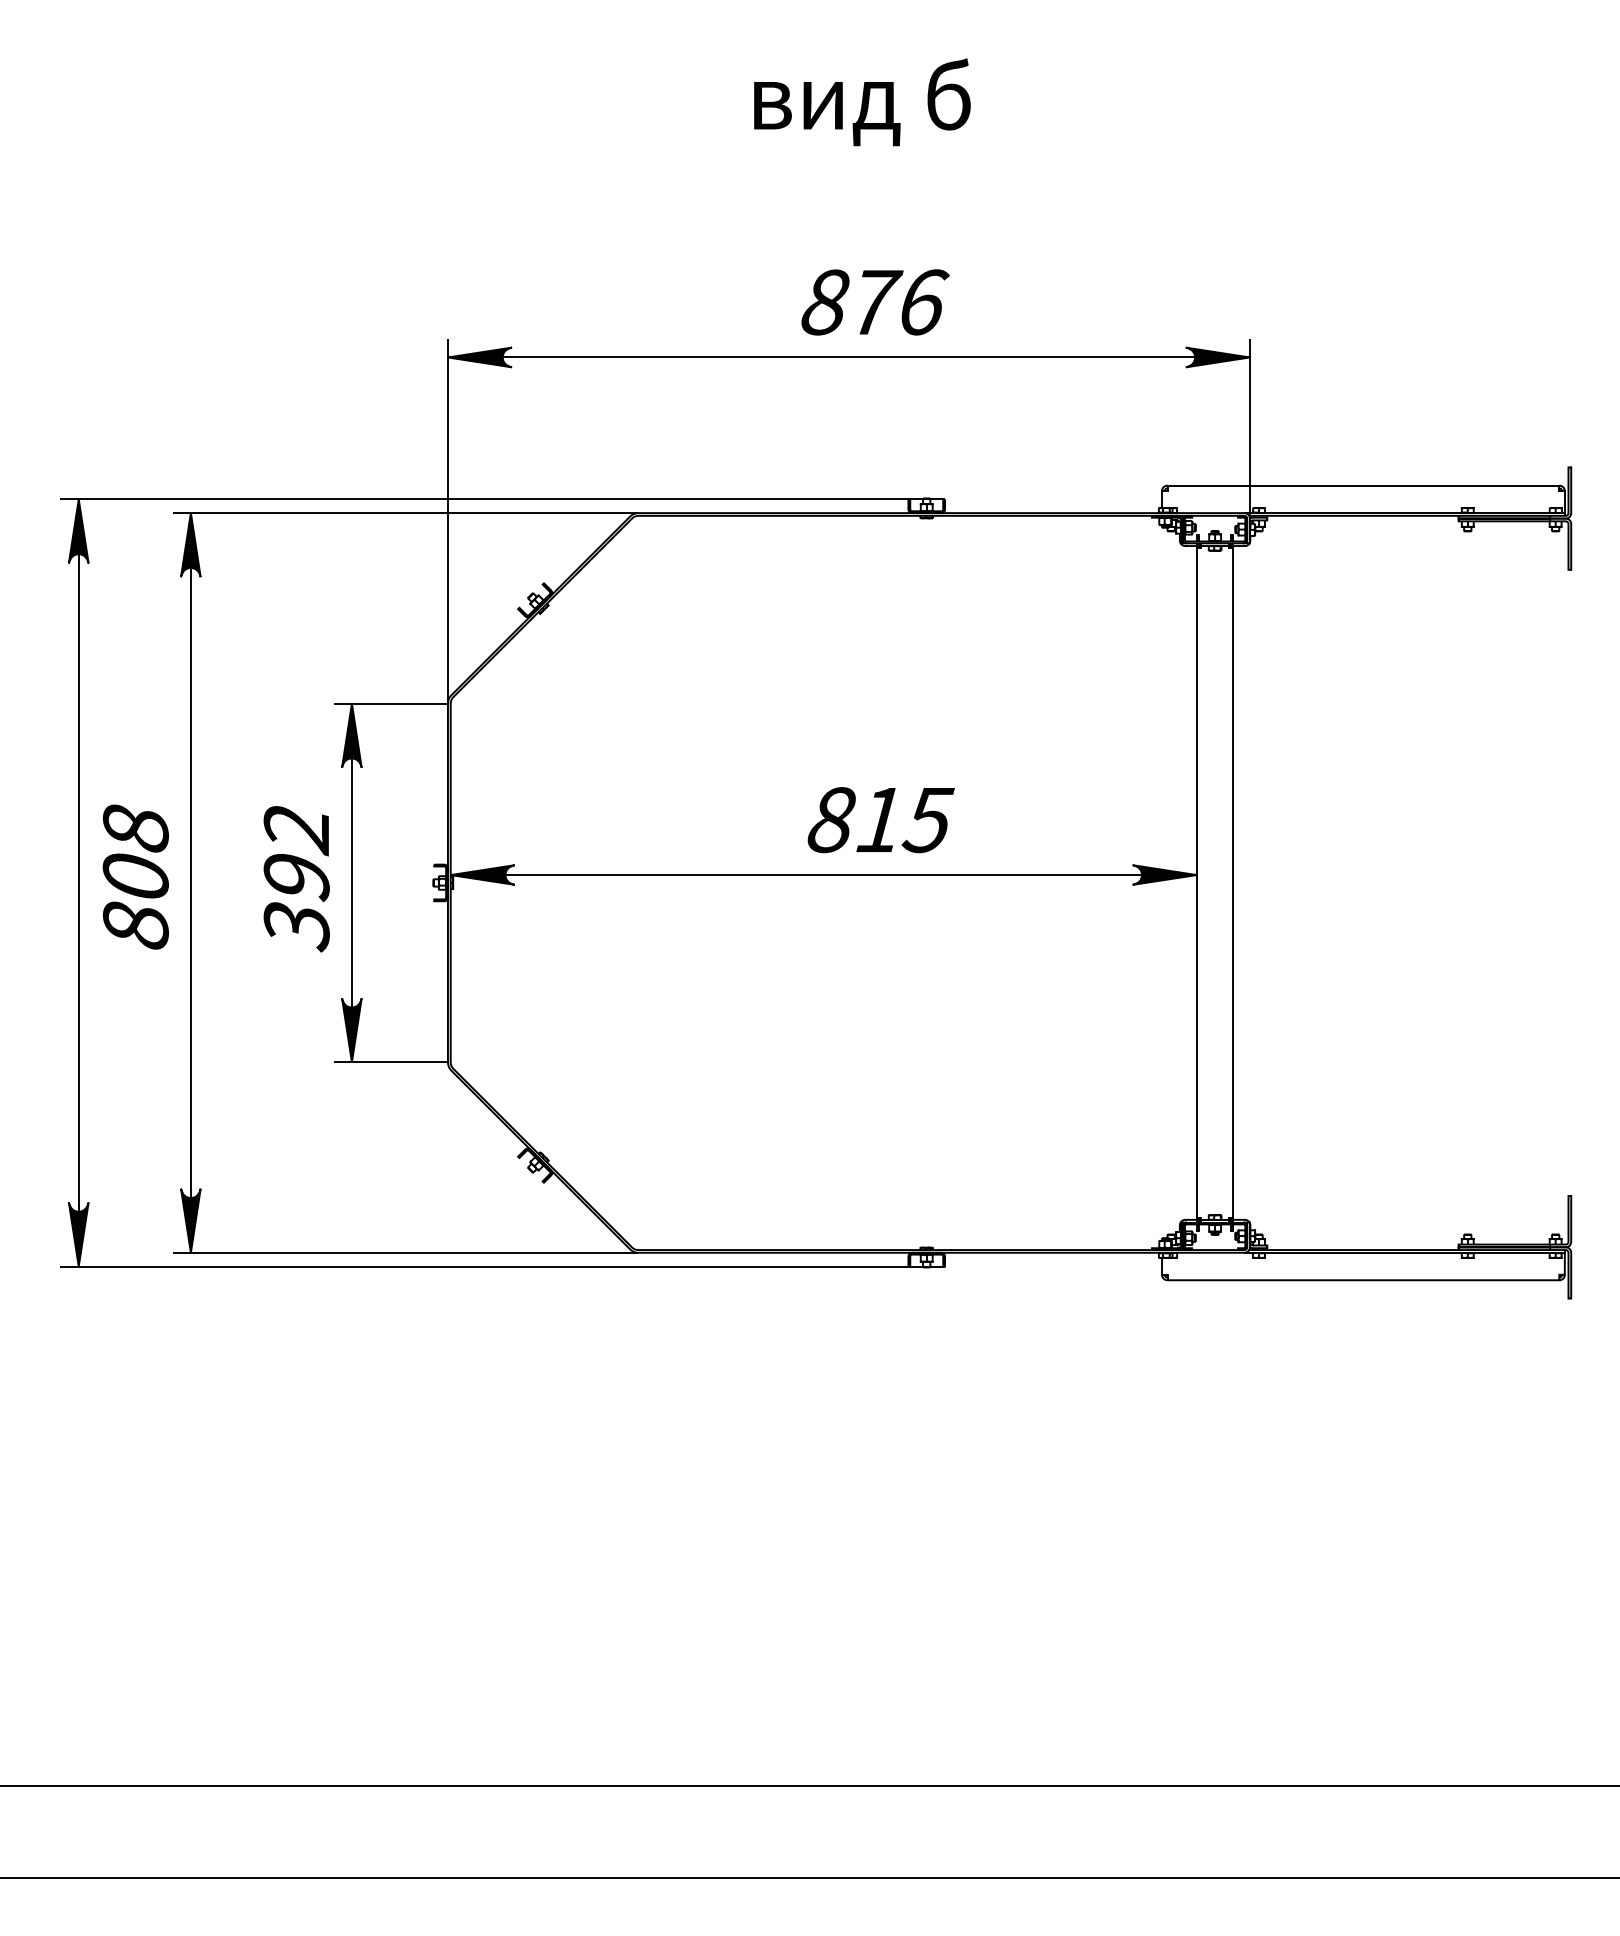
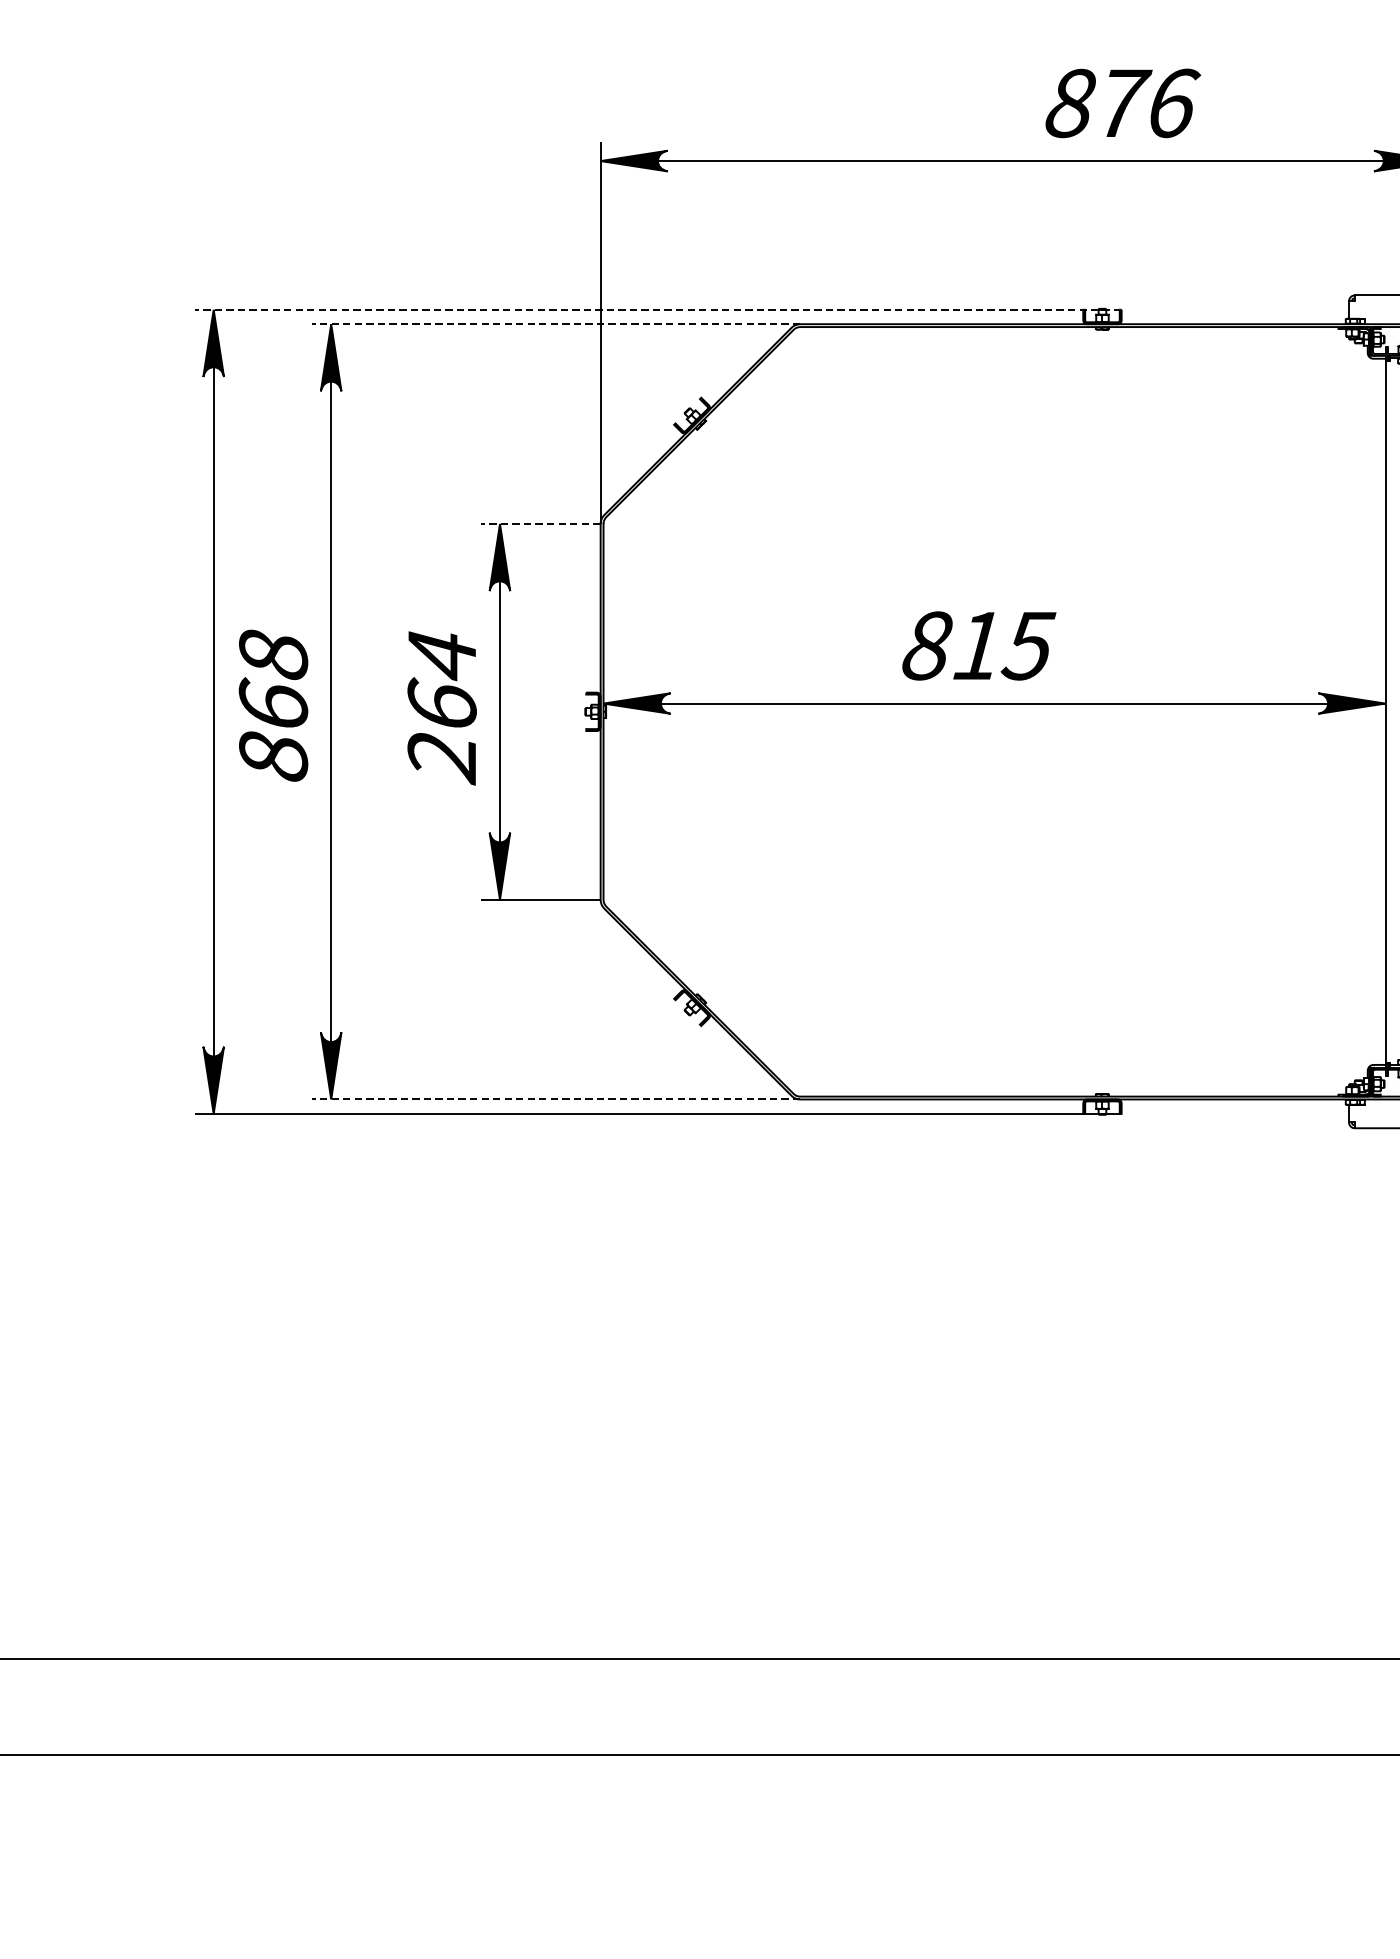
text: (875, 302) -> (1123, 103), moved
line: (502, 499) -> (657, 309), solid -> dashed
line: (405, 513) -> (556, 324), solid -> dashed
line: (390, 703) -> (540, 523), solid -> dashed
text: (880, 820) -> (978, 646), moved
text: (135, 873) -> (273, 701), 808 -> 868
text: (296, 879) -> (441, 708), 392 -> 264
line: (405, 1252) -> (556, 1099), solid -> dashed

